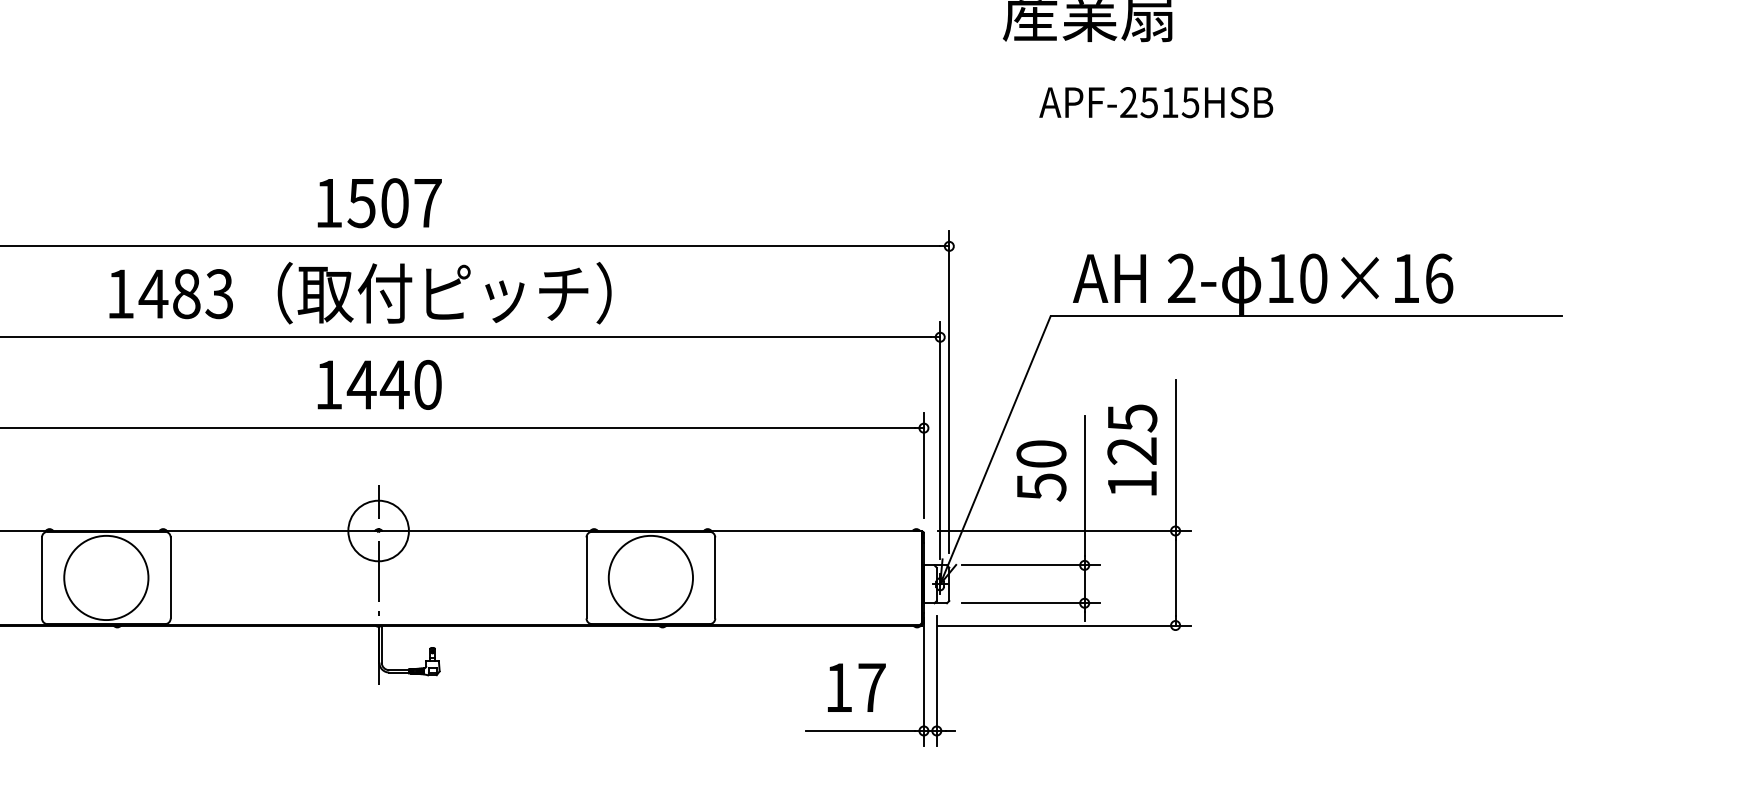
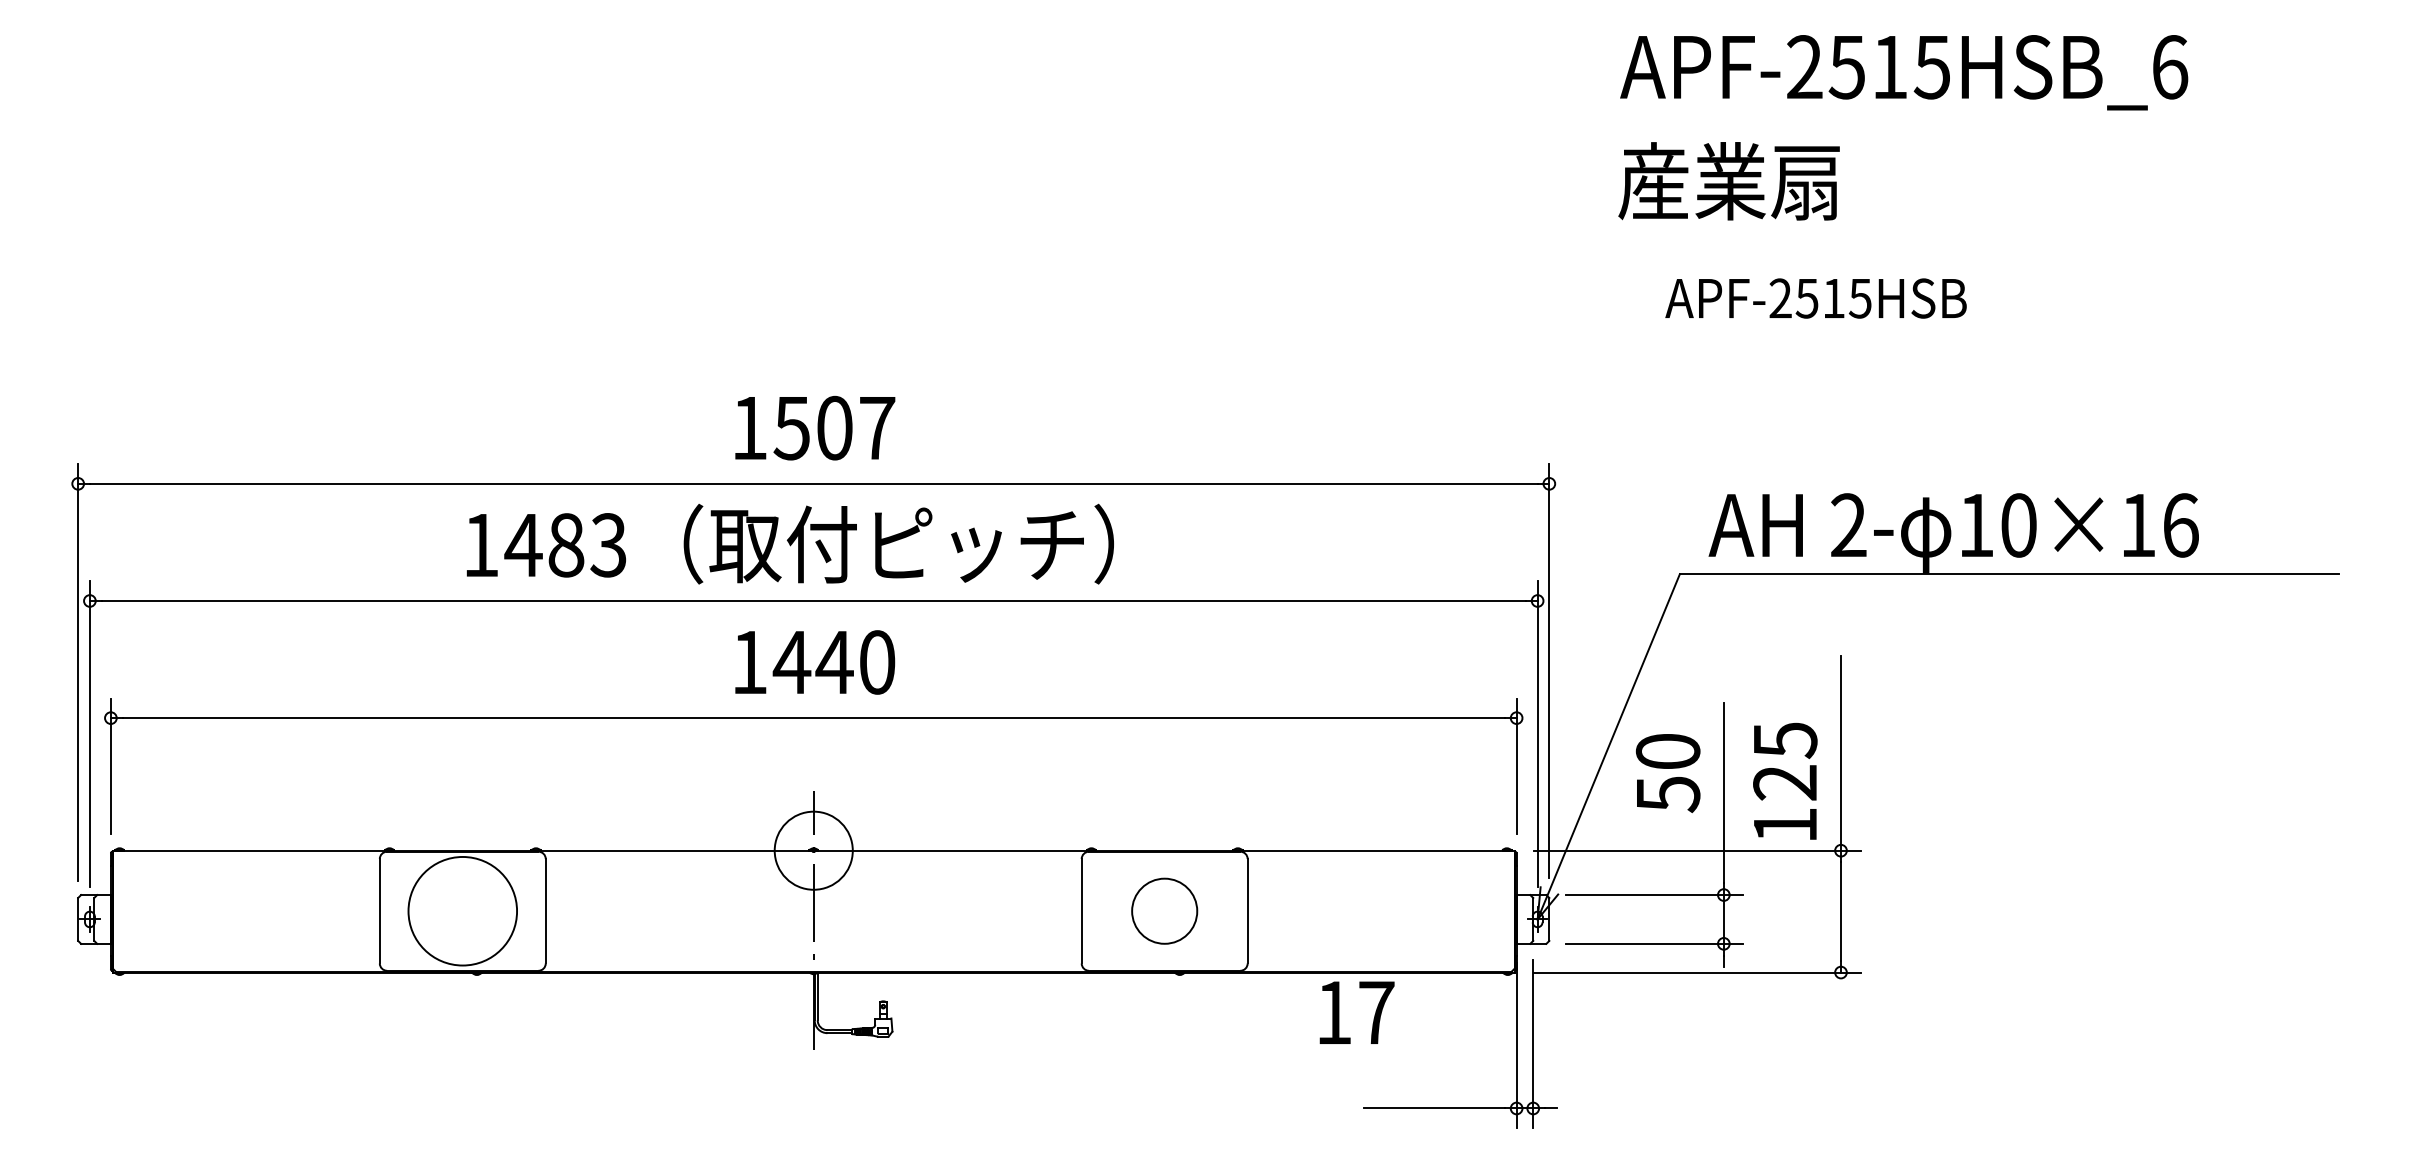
text: (1132, 449) -> (1785, 780), moved
circle: (650, 577) -> (1164, 910), size x0.6
text: (856, 687) -> (1356, 1012), moved

